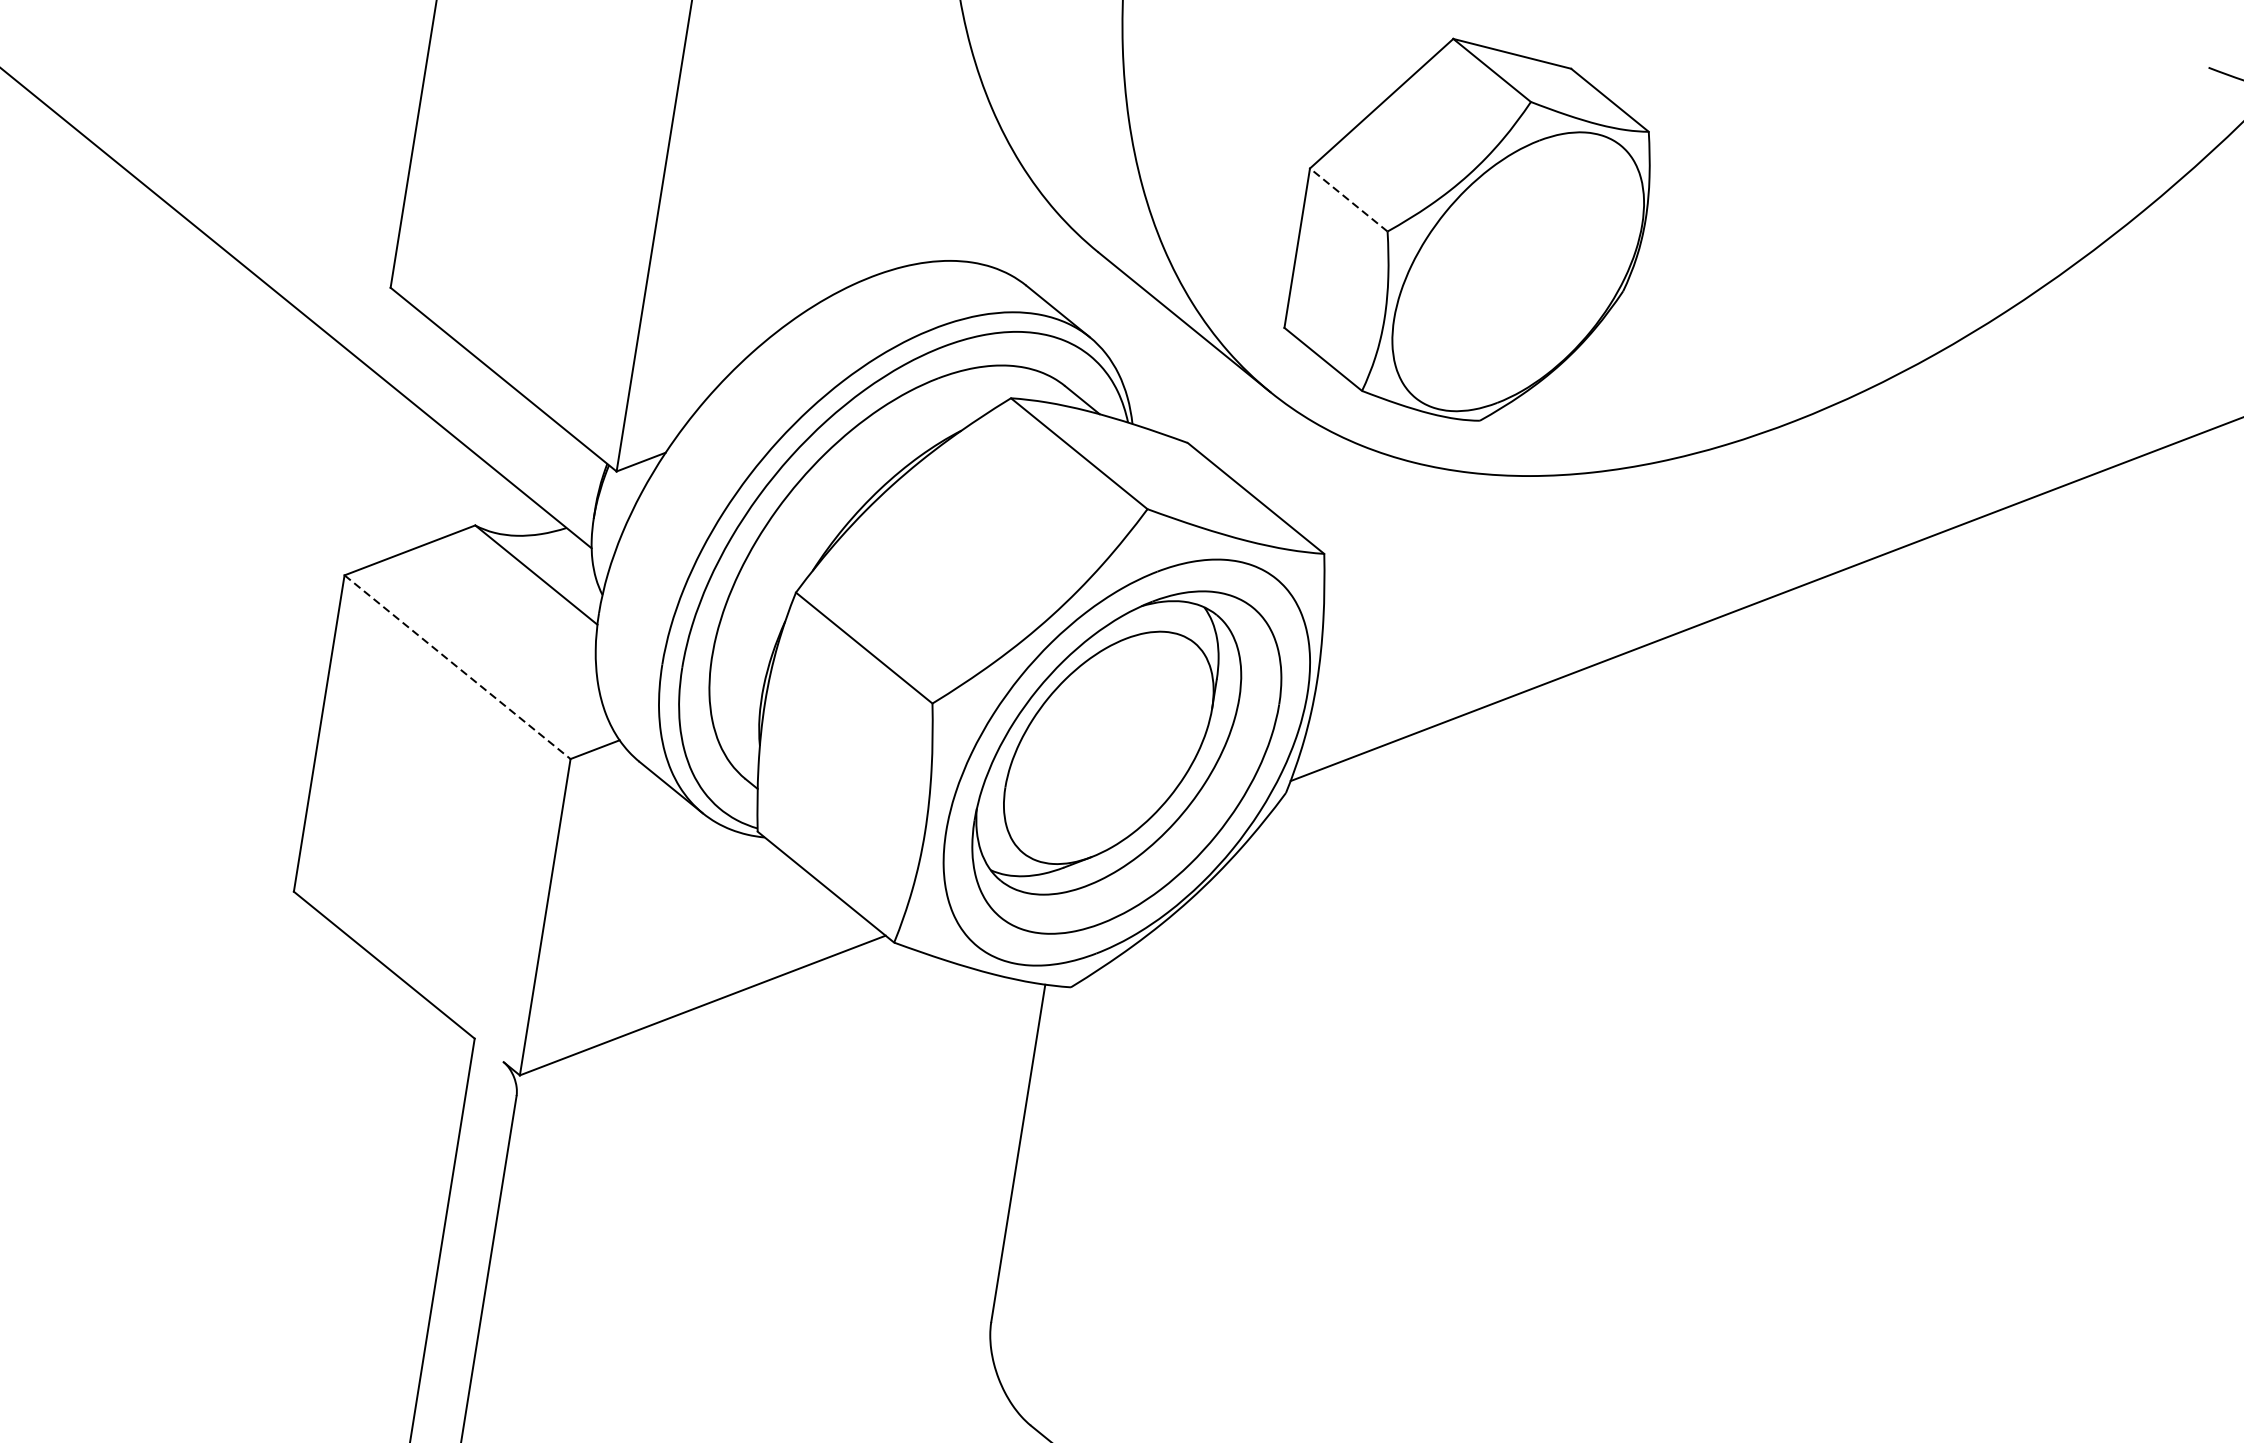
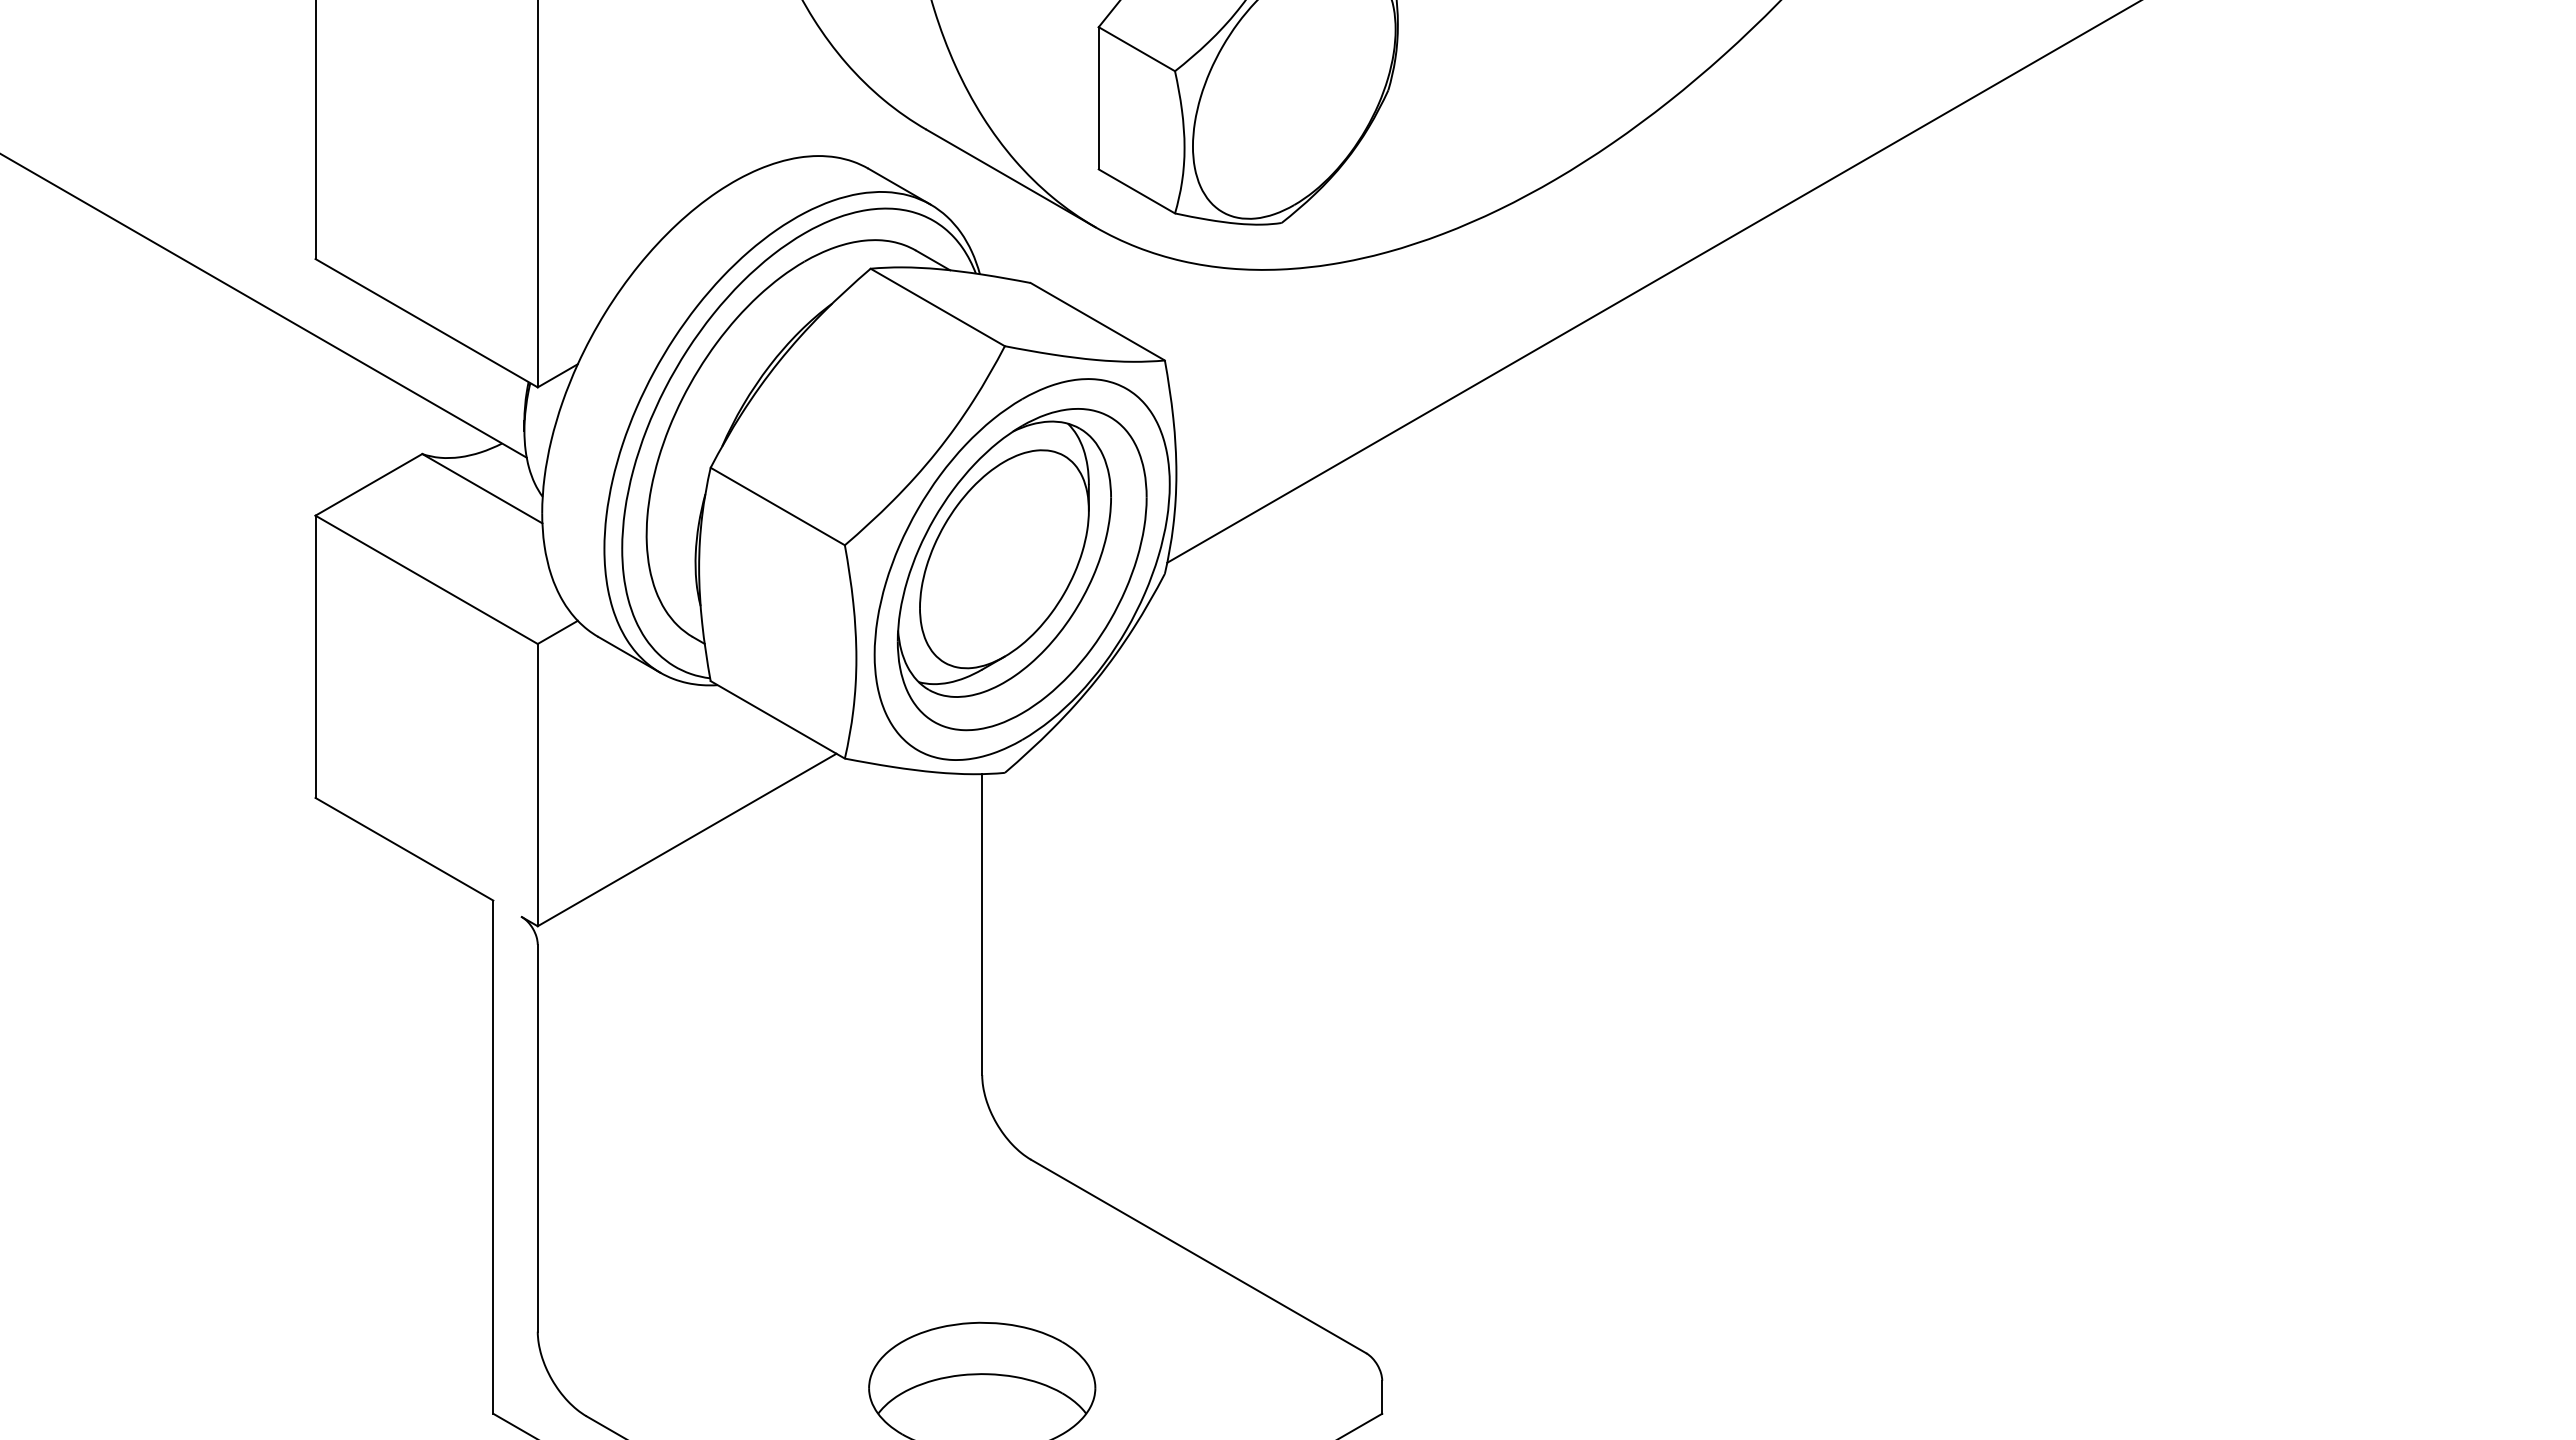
line: (1348, 199) -> (1136, 48), dashed -> solid
line: (458, 668) -> (427, 580), dashed -> solid

